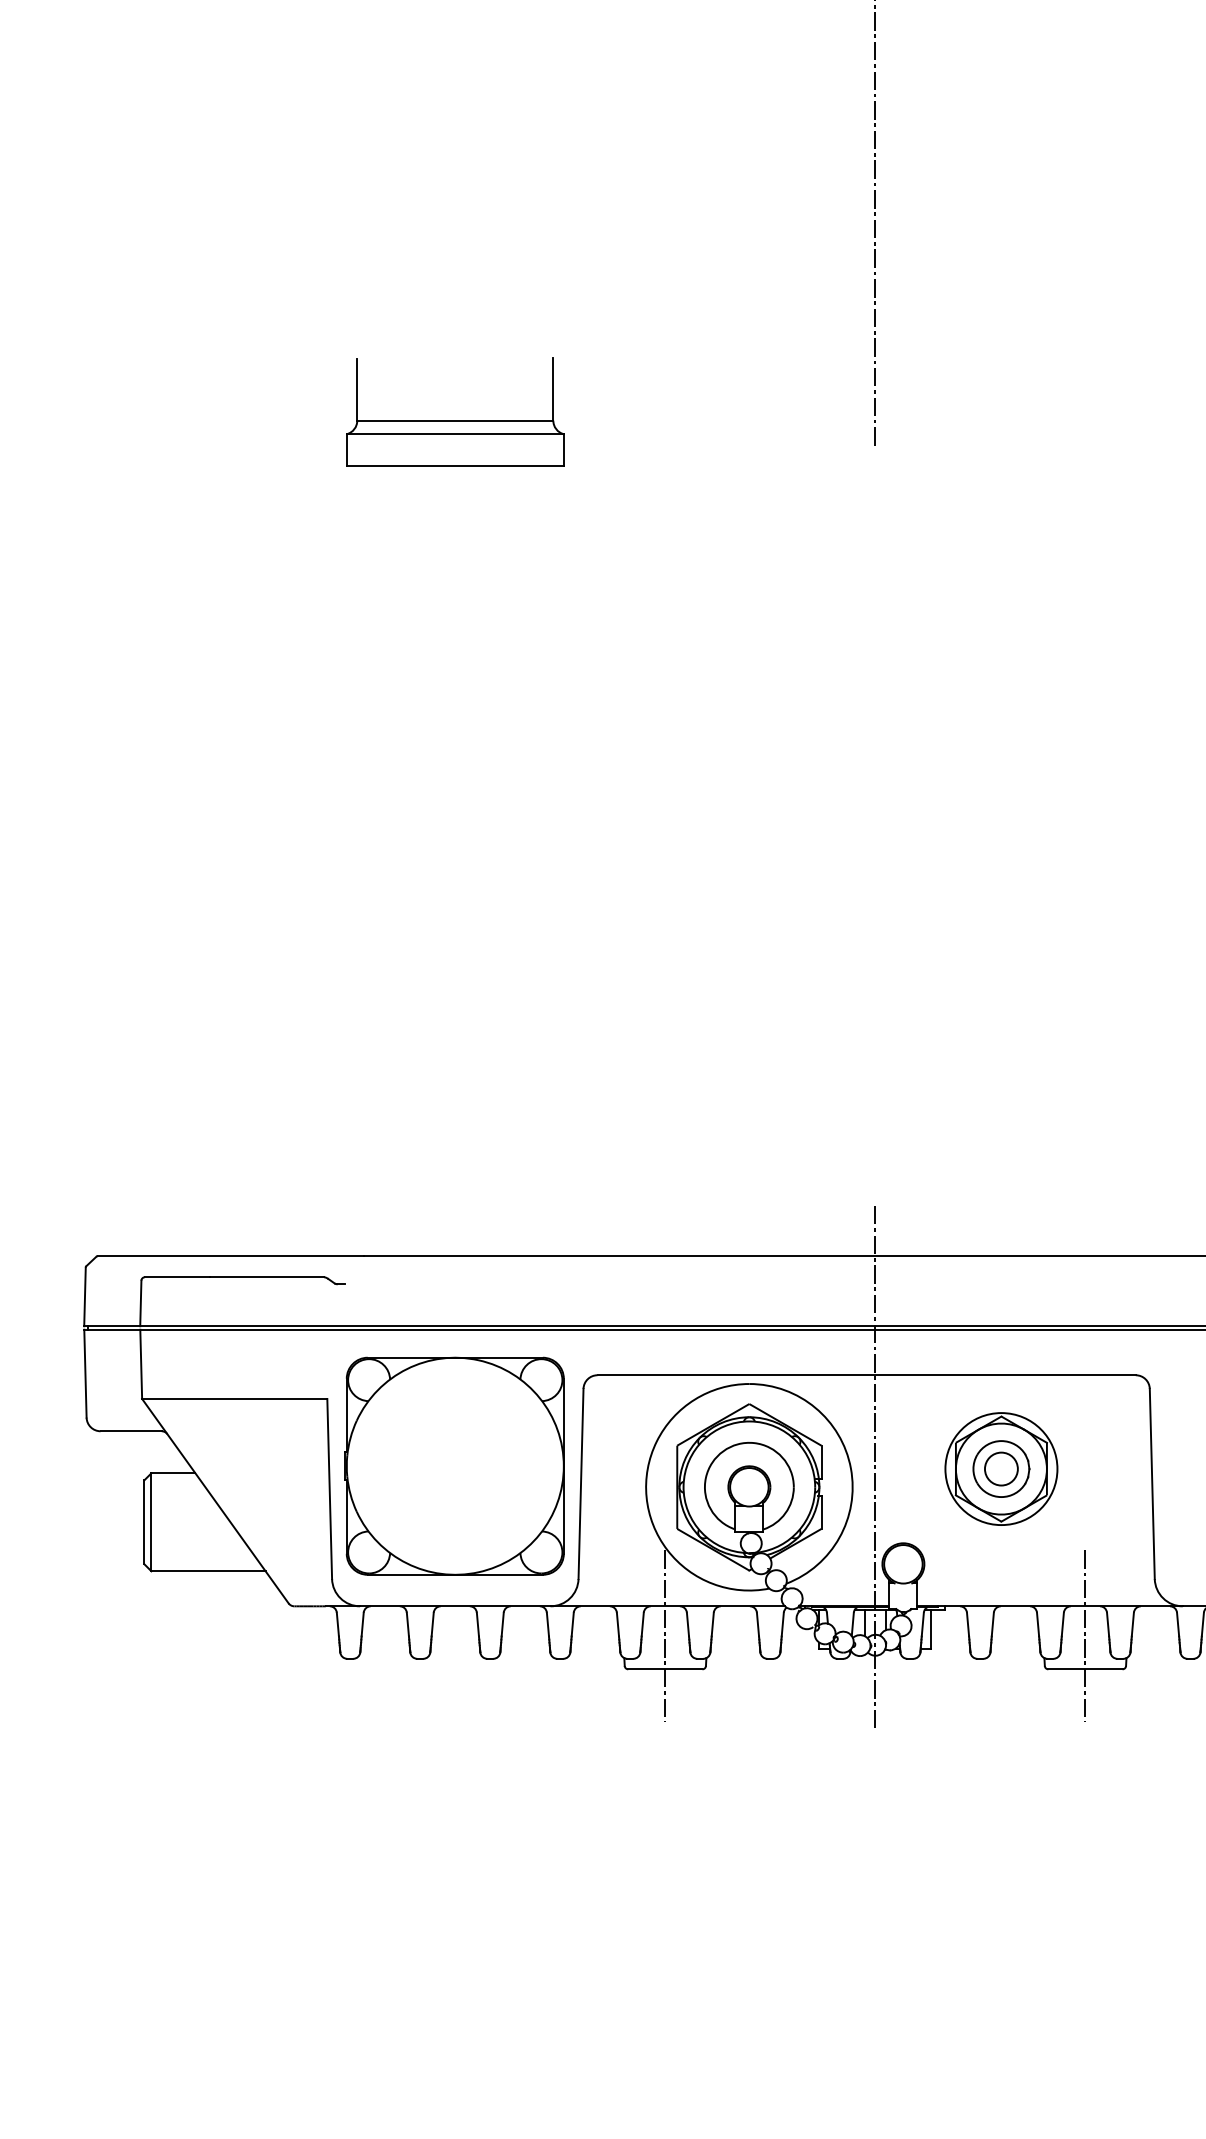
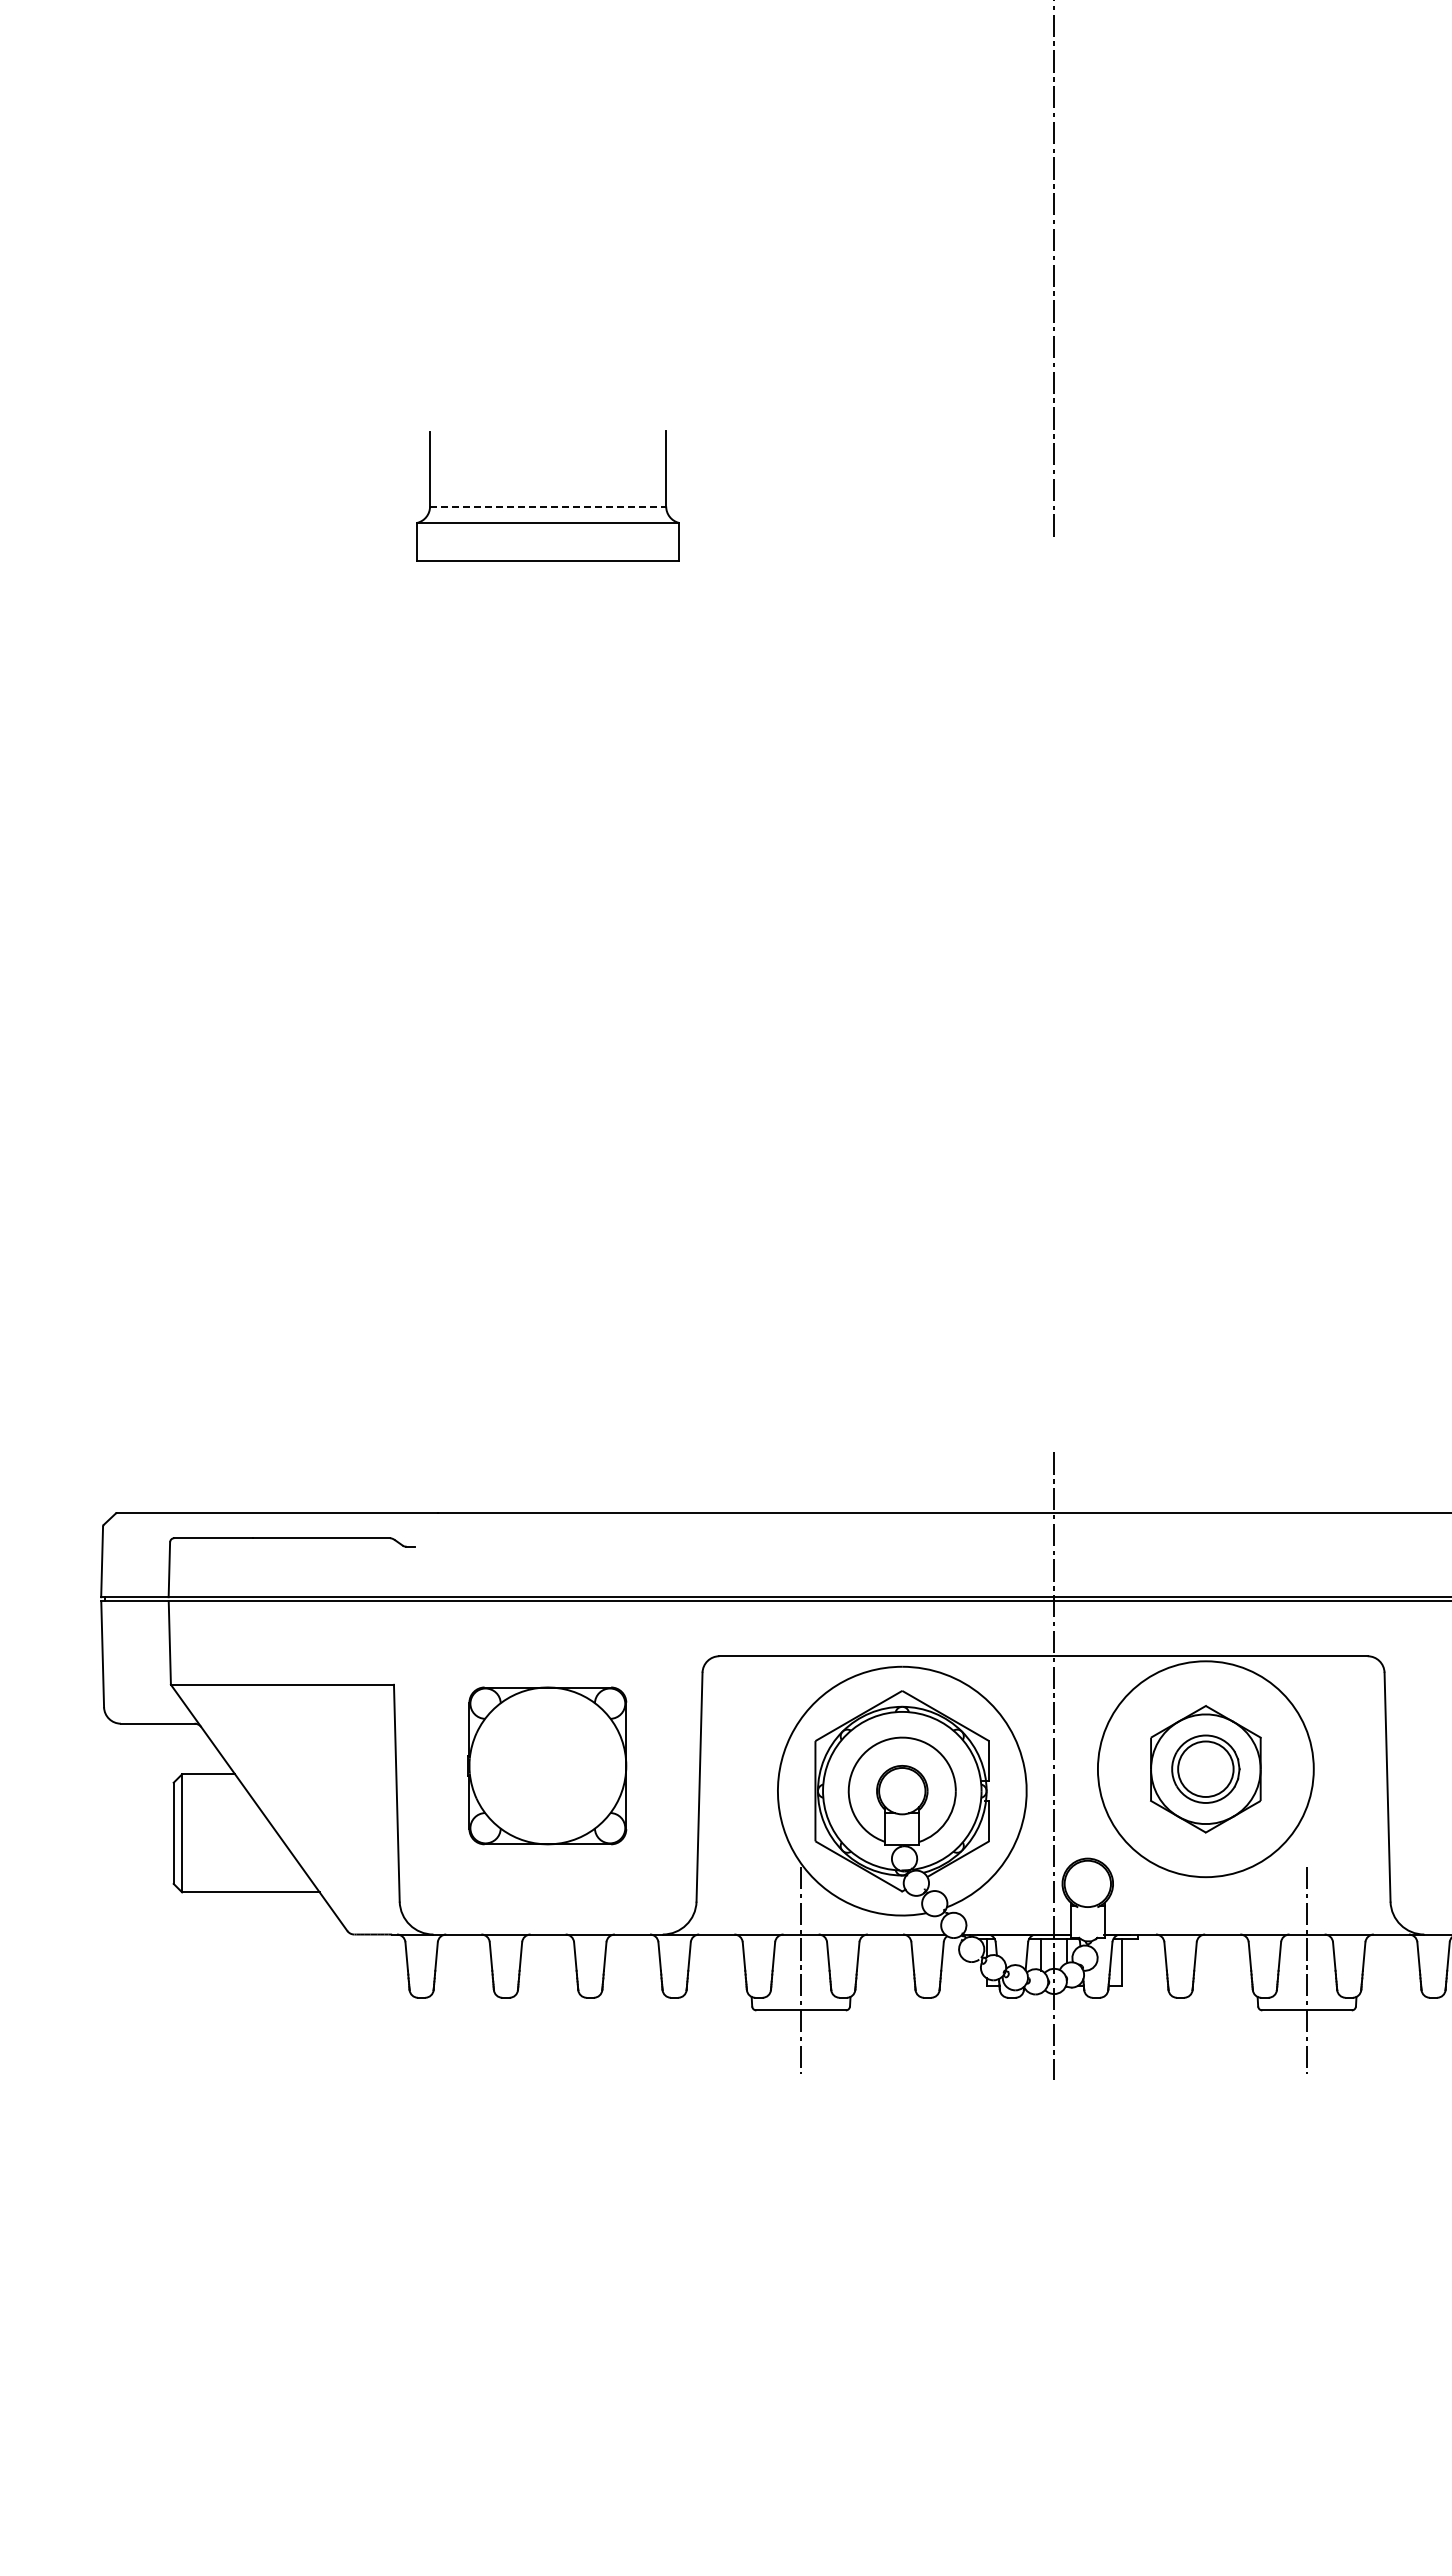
line: (455, 420) -> (548, 506), solid -> dashed
part: (454, 1465) -> (547, 1765), size x0.6
circle: (1001, 1468) -> (1205, 1768), size x1.6
circle: (1001, 1469) -> (1205, 1769), size x1.4

